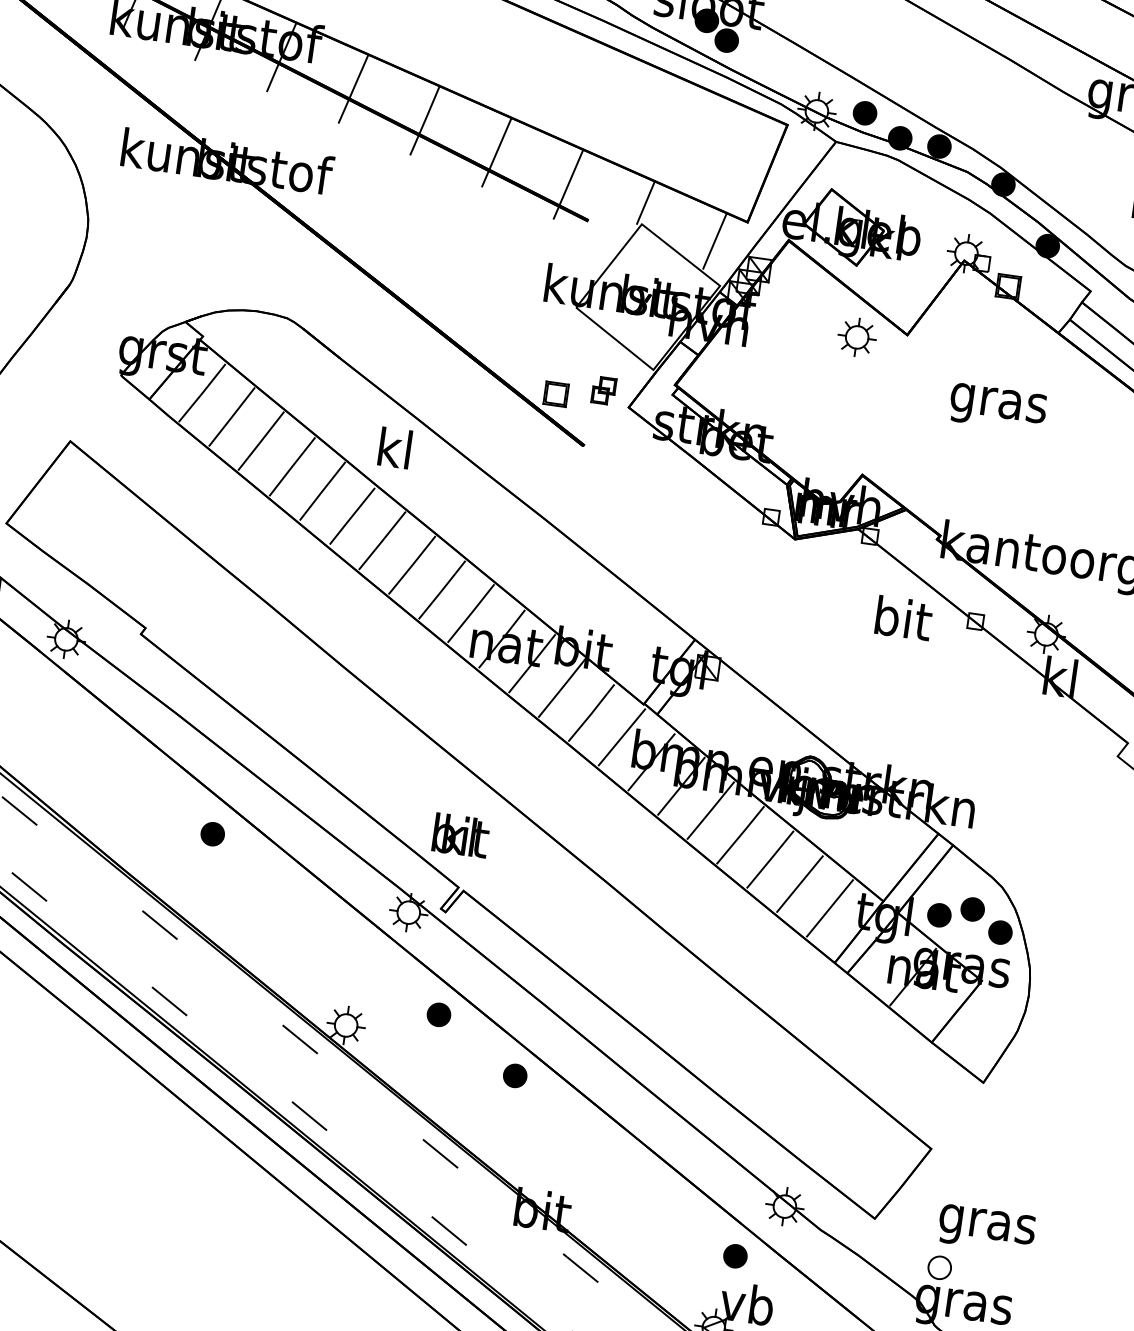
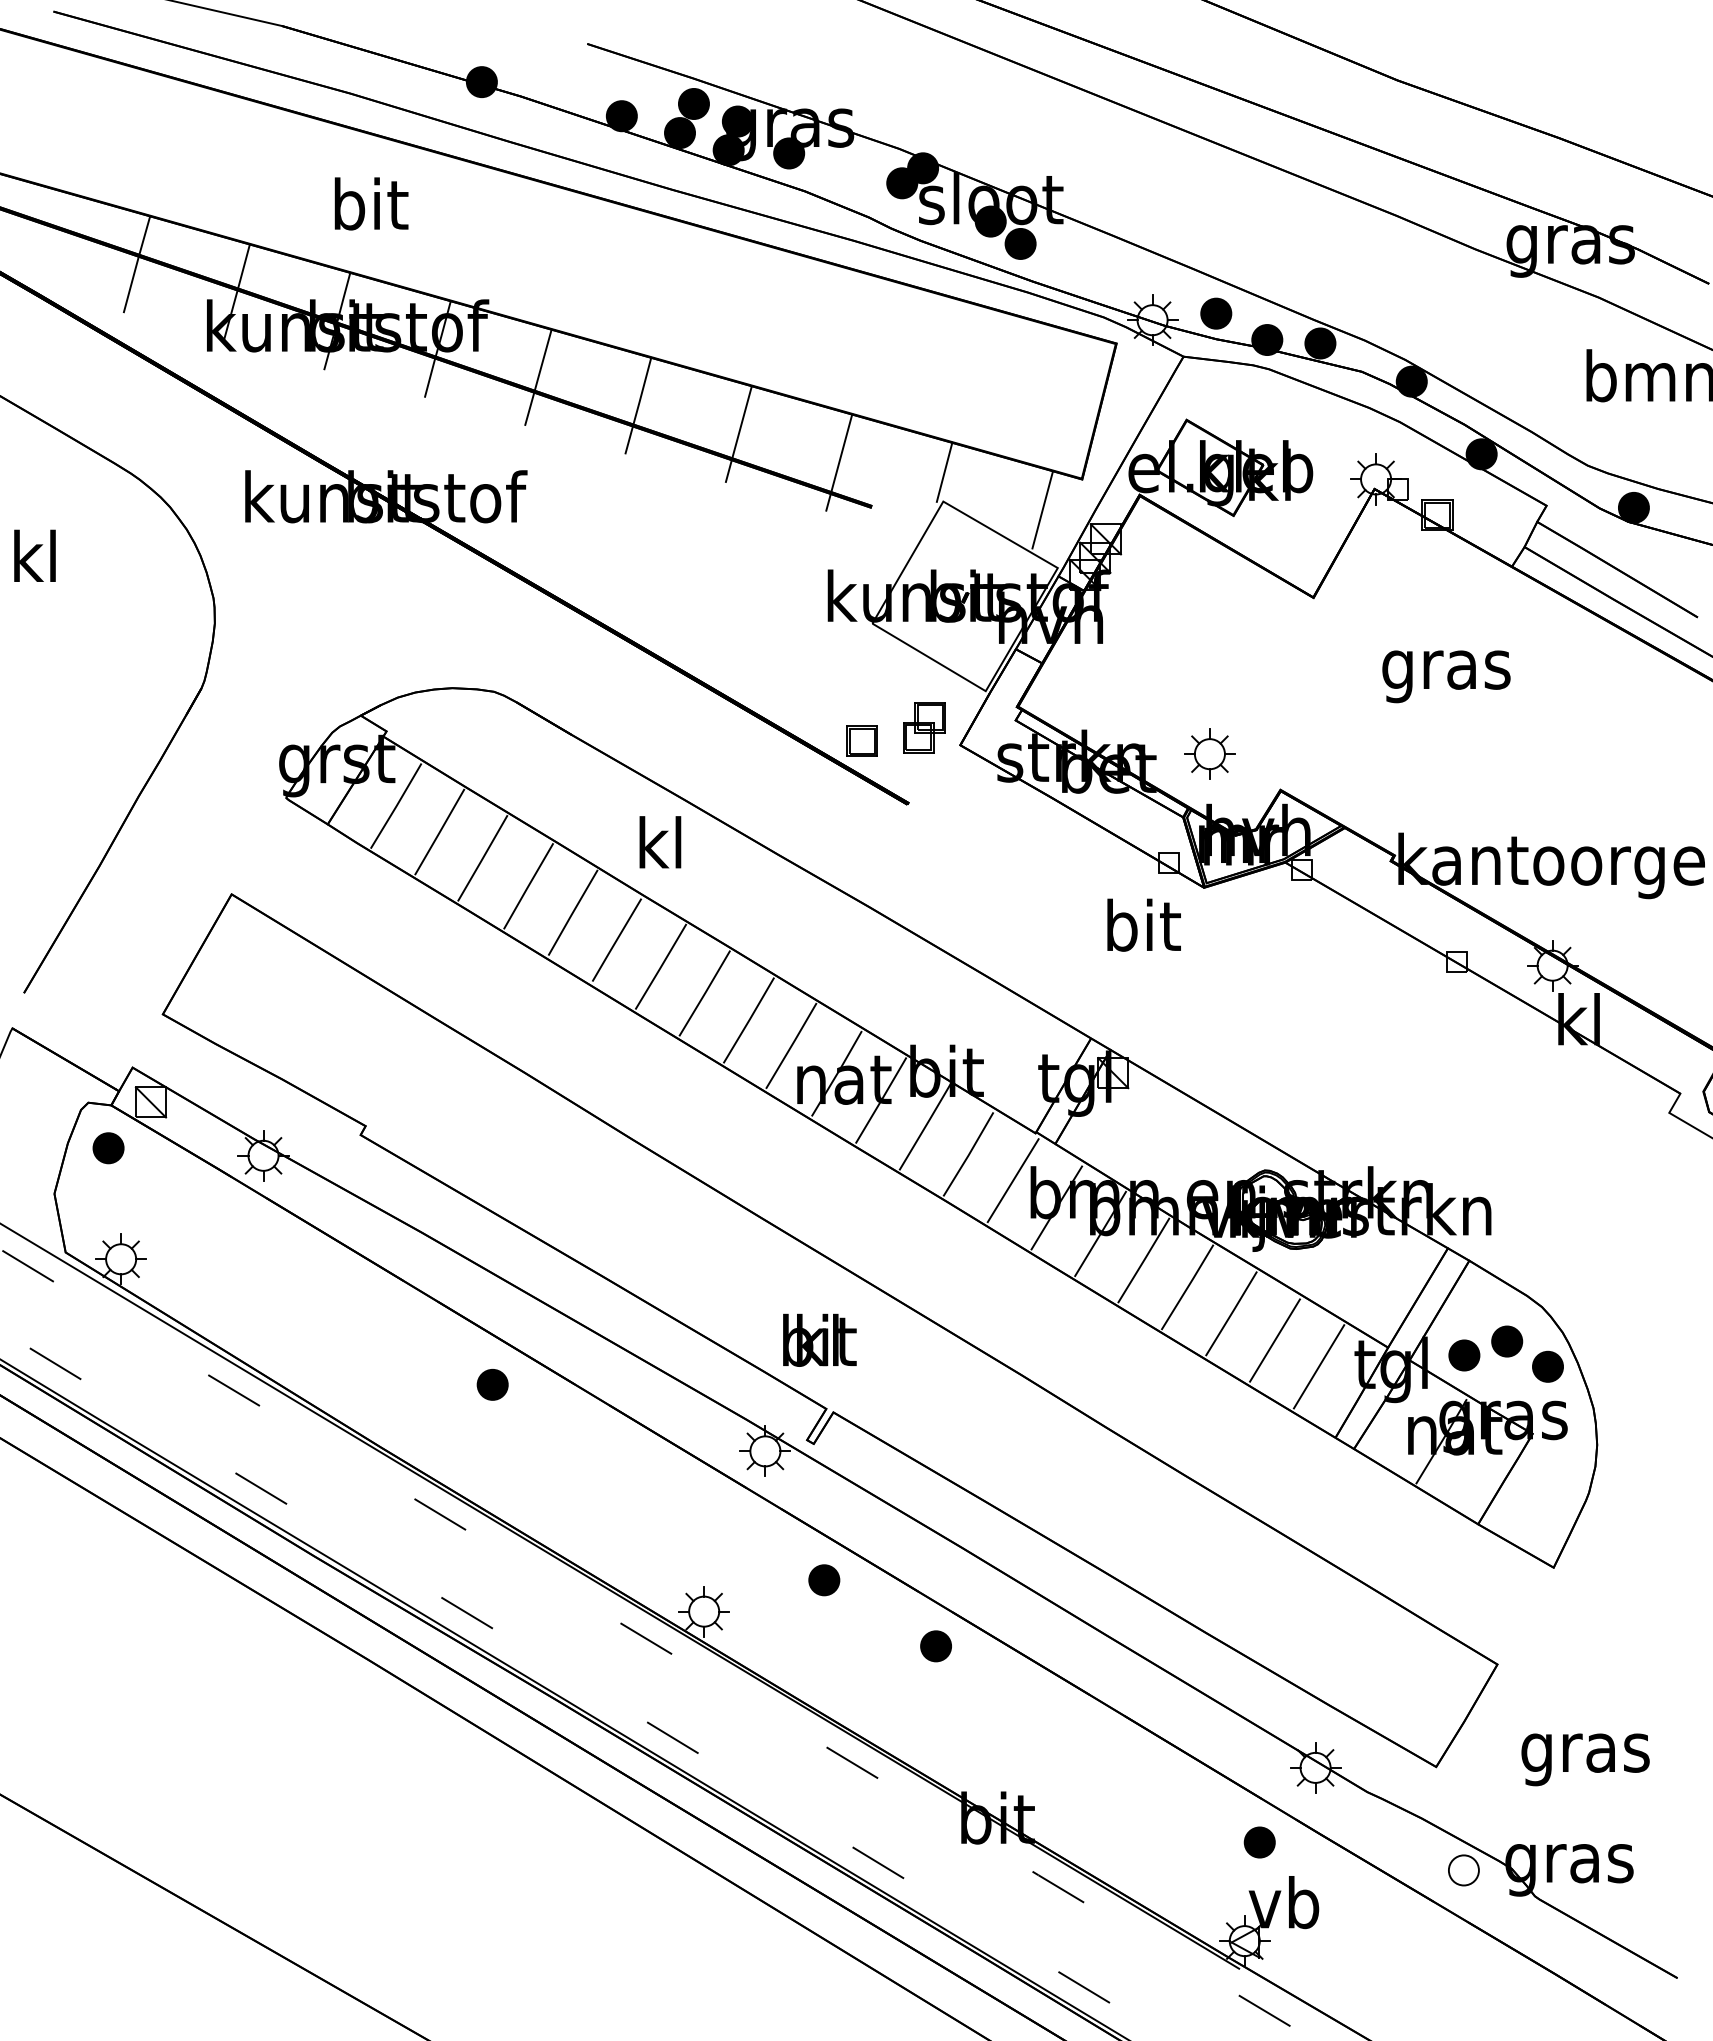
part: (856, 336) -> (1209, 753), moved
part: (603, 390) -> (924, 727), size x1.43
text: (903, 617) -> (1143, 924), moved
part: (939, 1267) -> (1463, 1870), moved

